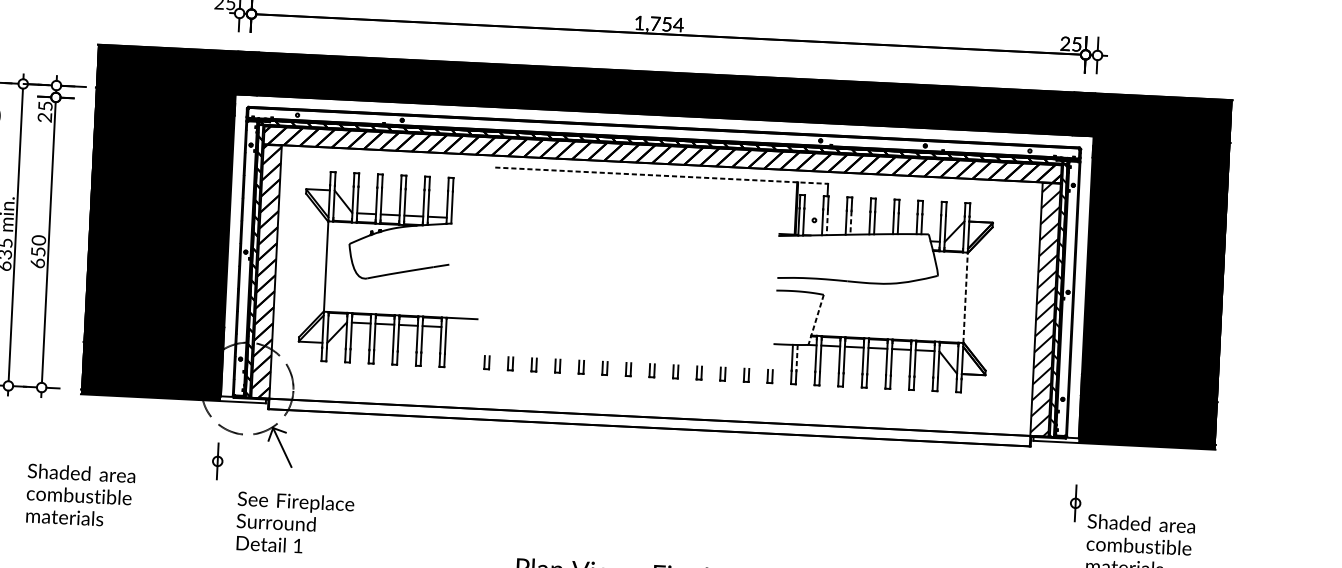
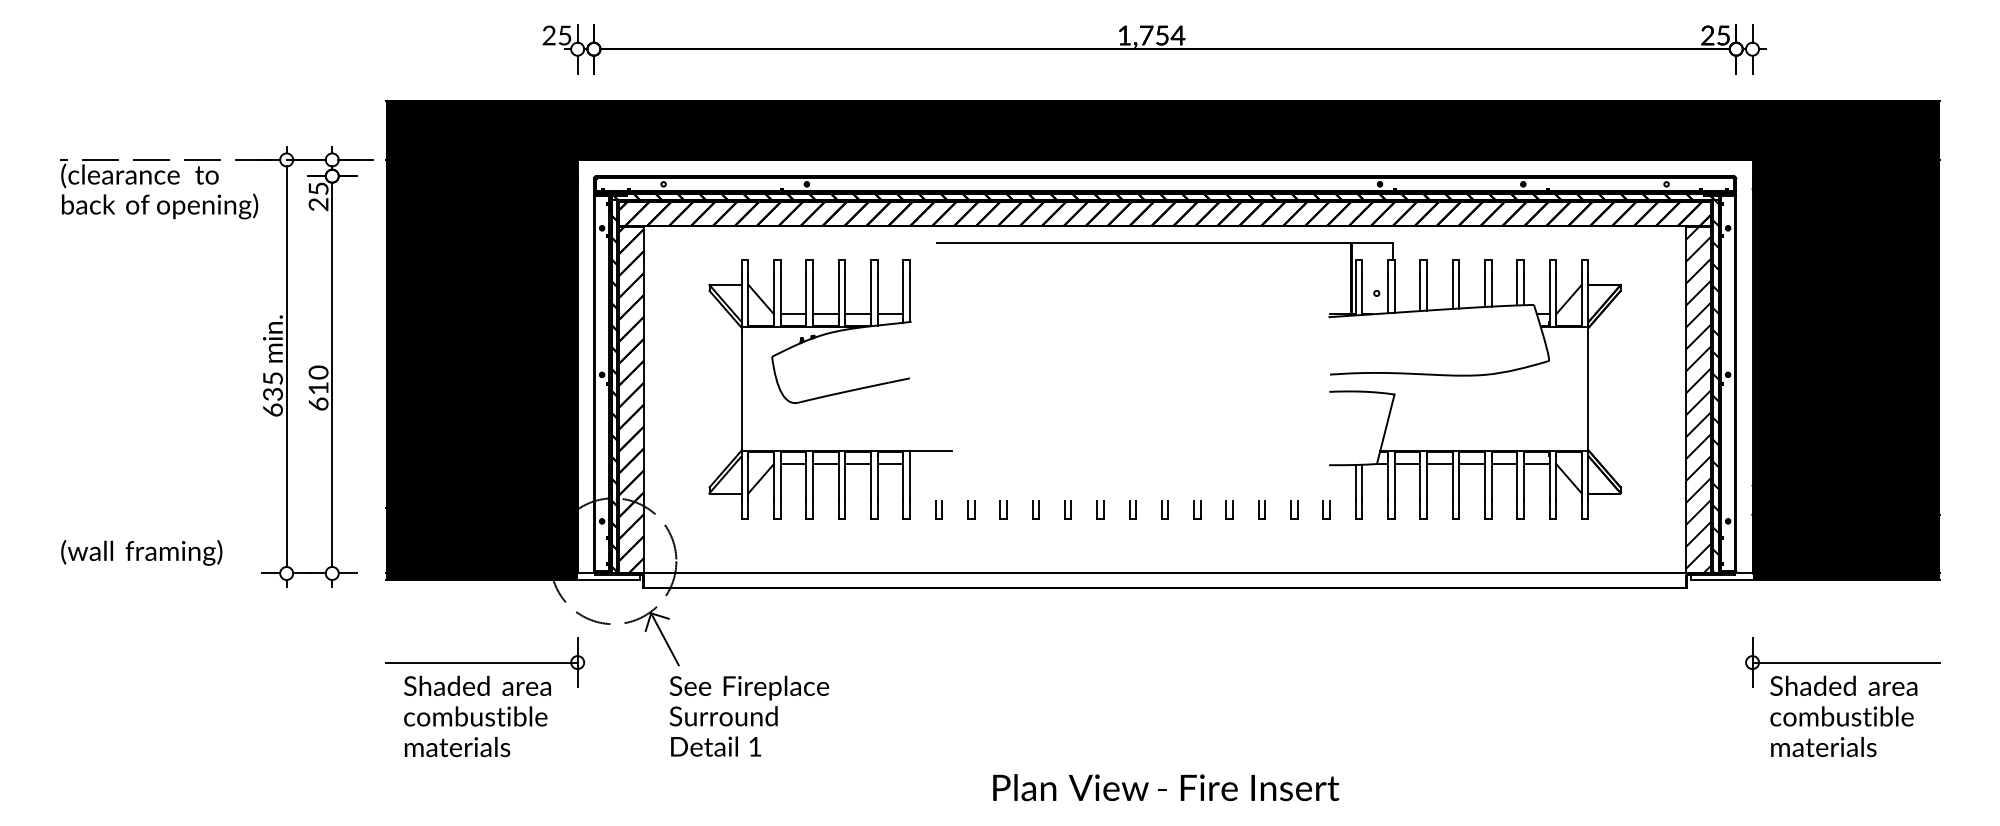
line: (661, 175) -> (1165, 242), dashed -> solid
line: (827, 223) -> (1394, 296), dashed -> solid
line: (850, 223) -> (1426, 295), dashed -> solid
text: (38, 252) -> (318, 388), 650 -> 610
part: (390, 269) -> (830, 389), moved
line: (965, 298) -> (1588, 389), dashed -> solid
line: (815, 320) -> (1385, 429), dashed -> solid
line: (797, 357) -> (1362, 482), dashed -> solid
line: (147, 457) -> (481, 662), added
text: (80, 495) -> (477, 716), moved
line: (1143, 506) -> (1845, 662), added
text: (295, 522) -> (749, 715), moved

